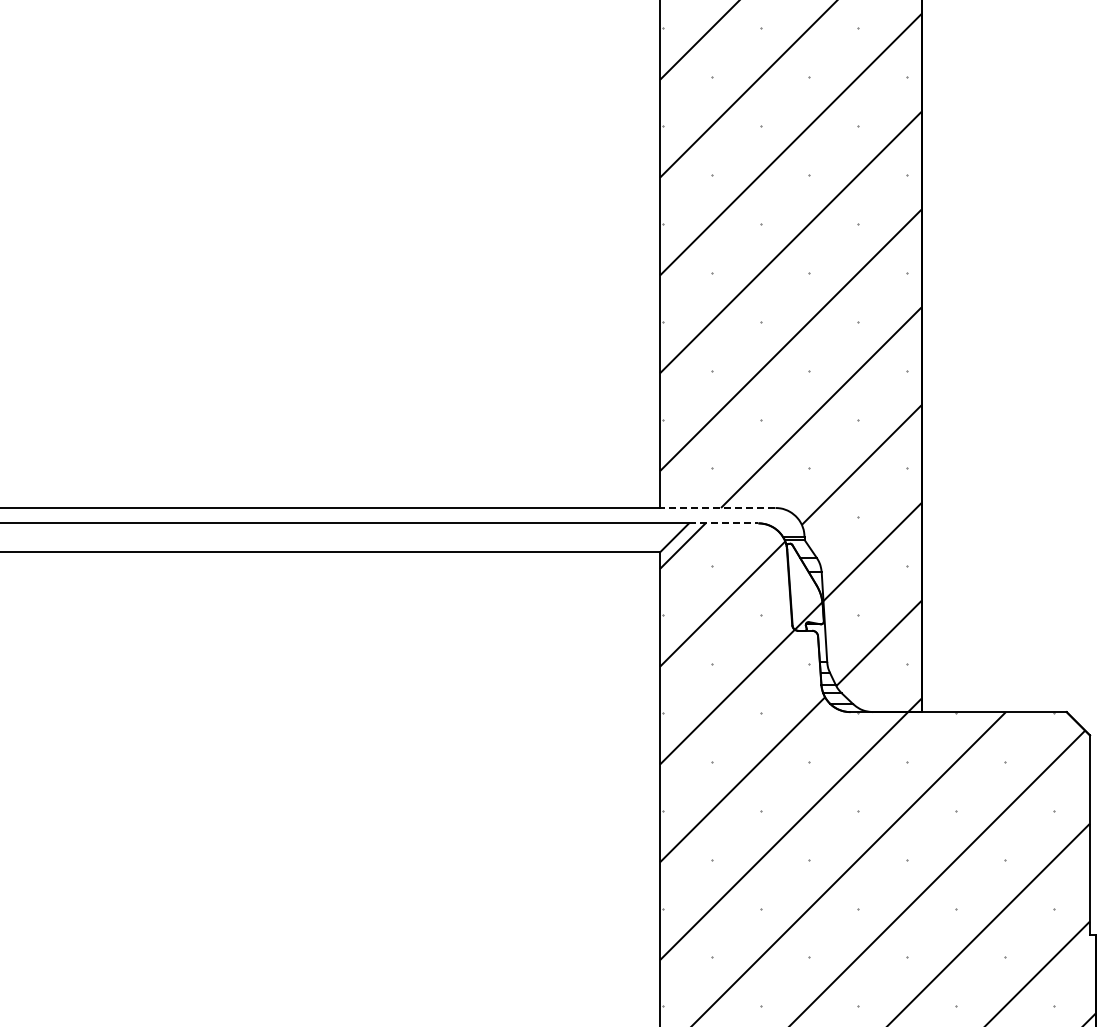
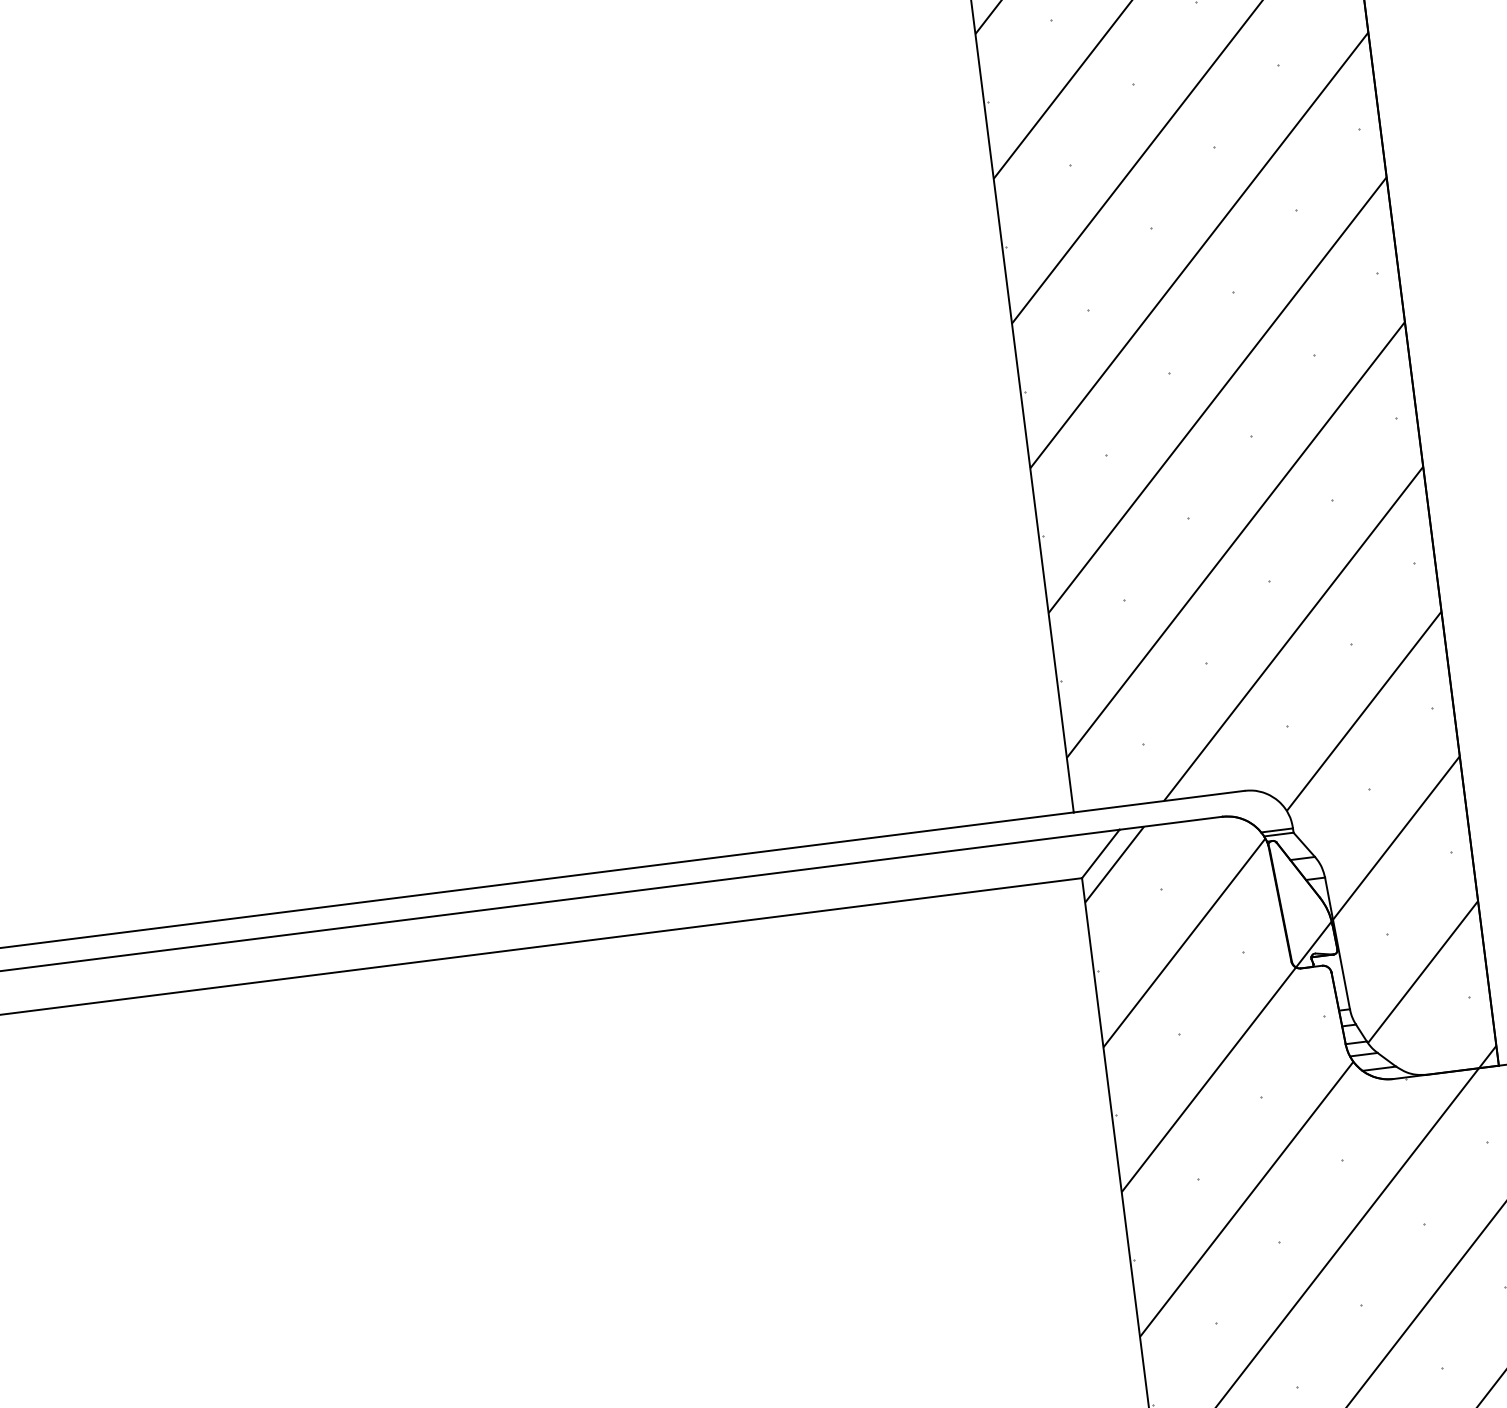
line: (717, 507) -> (1158, 800), dashed -> solid
line: (723, 523) -> (1170, 823), dashed -> solid

